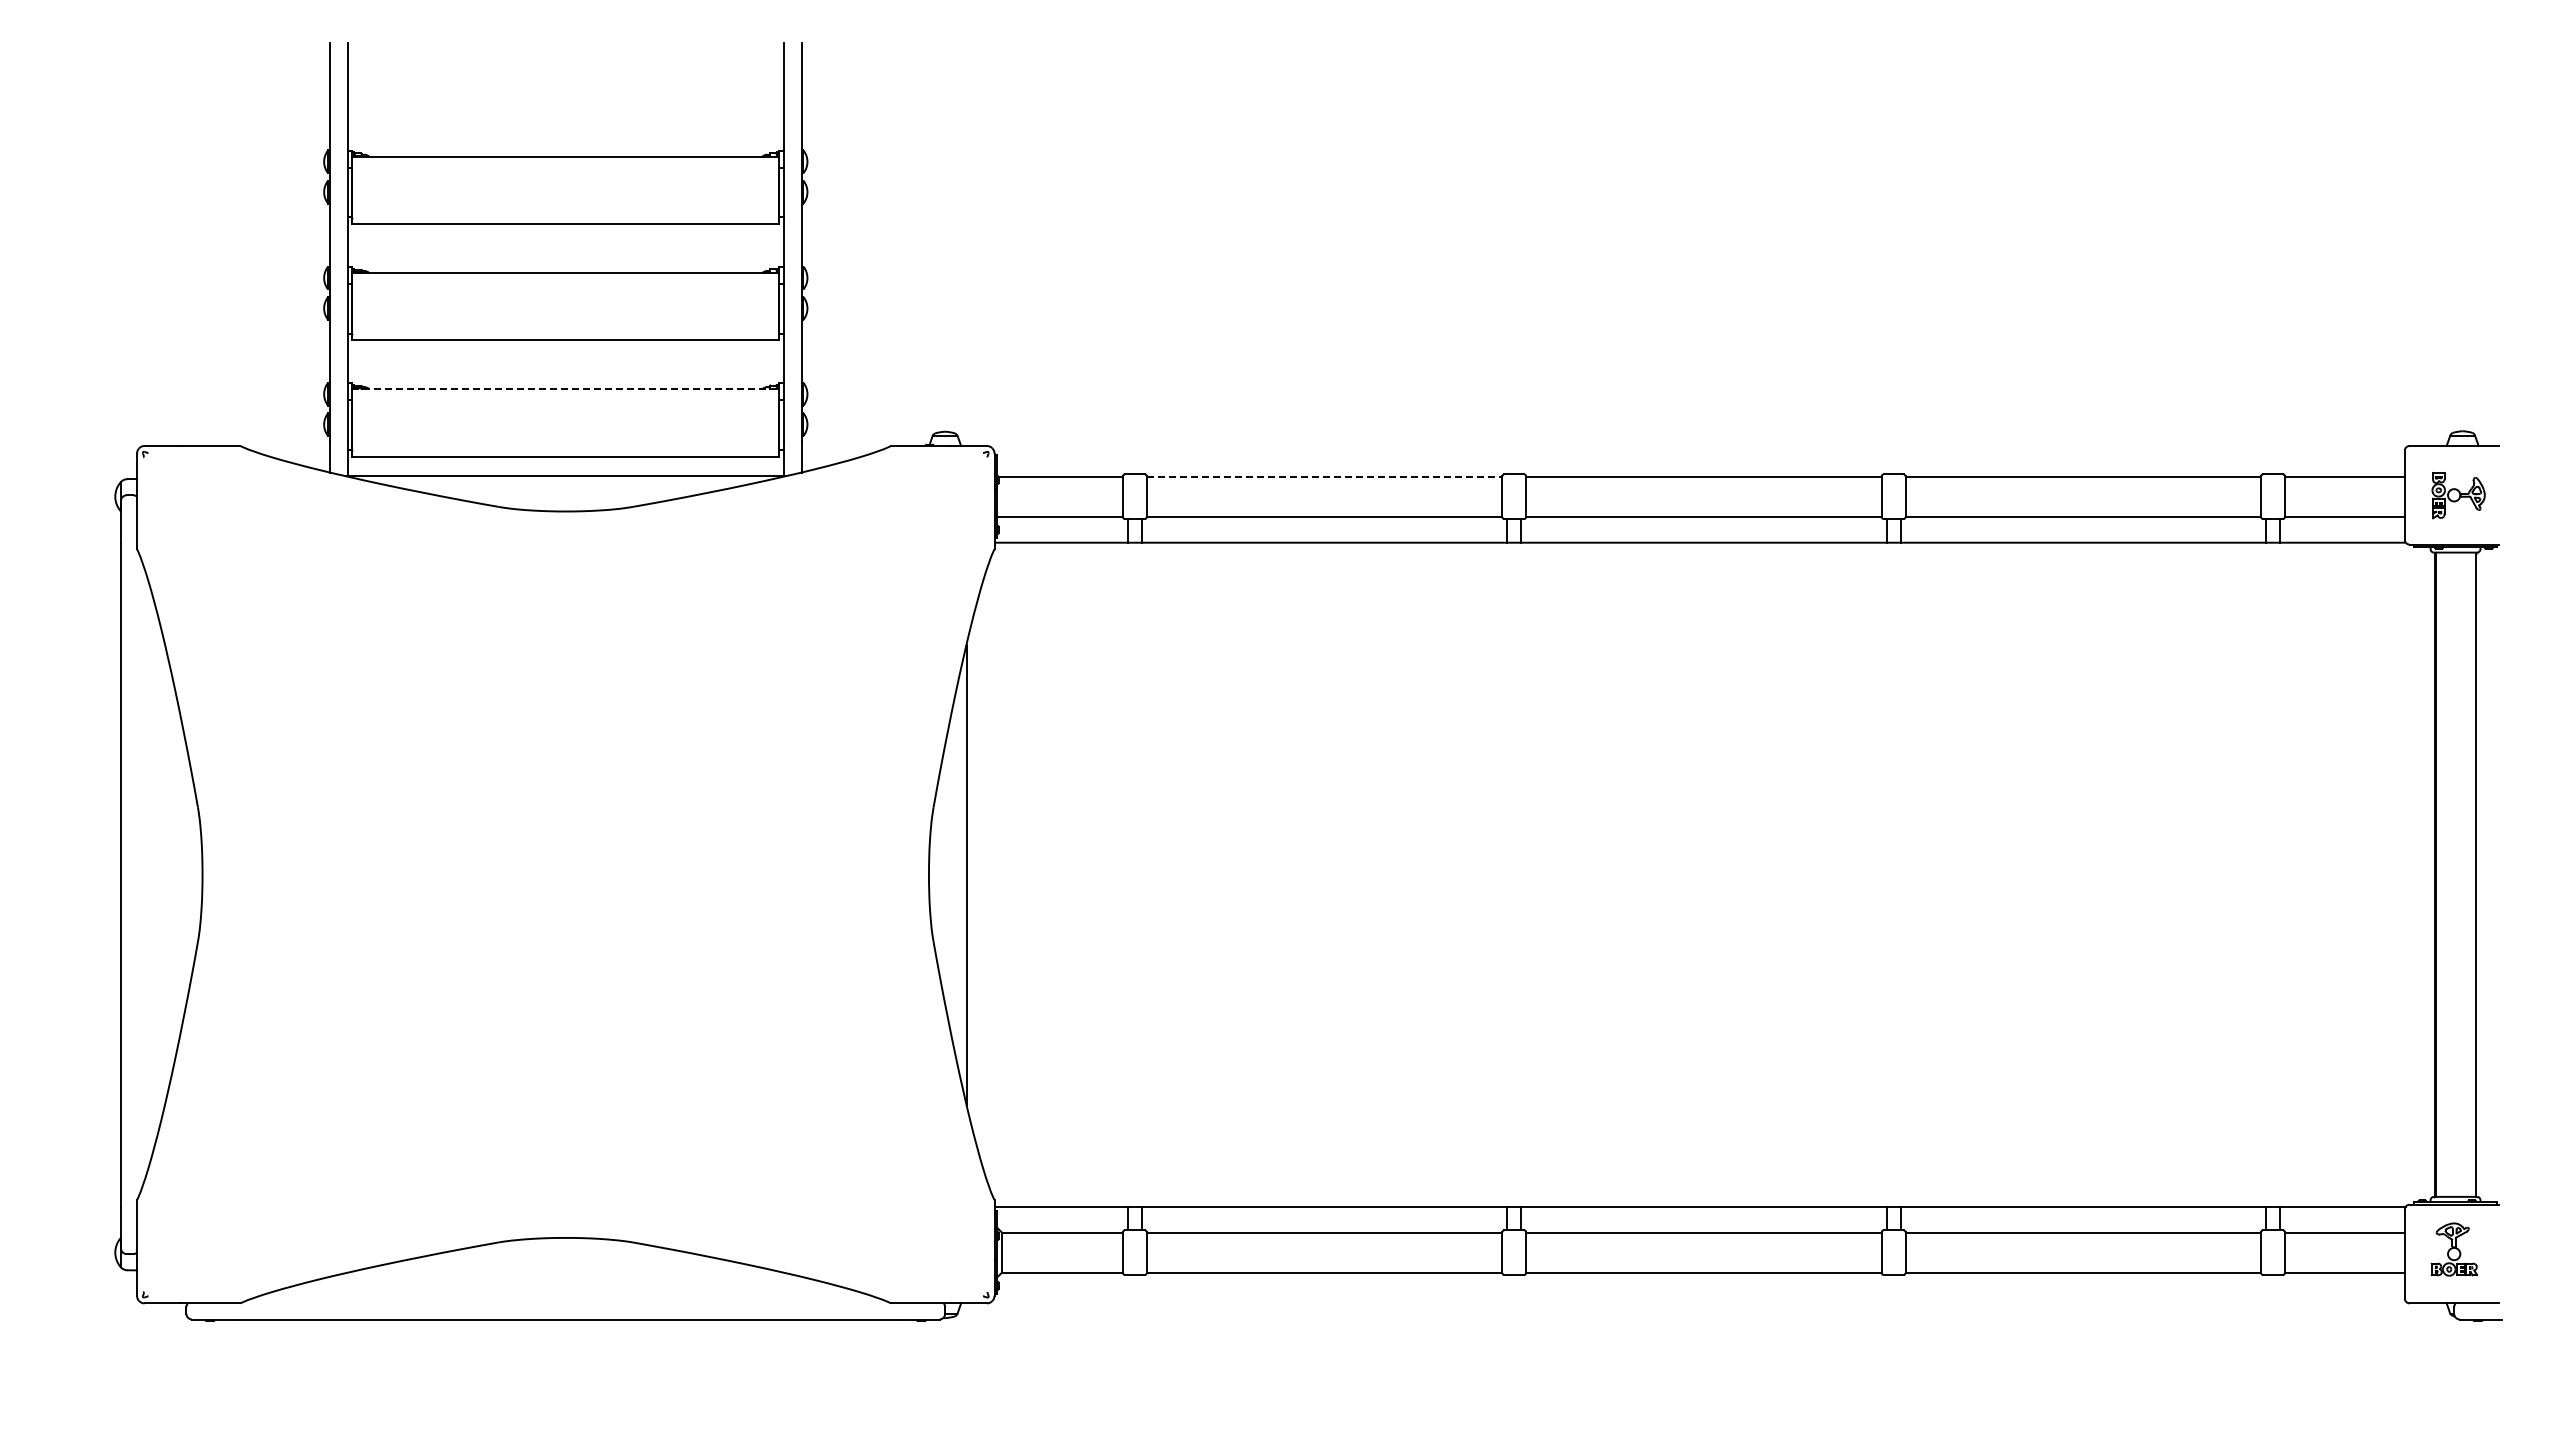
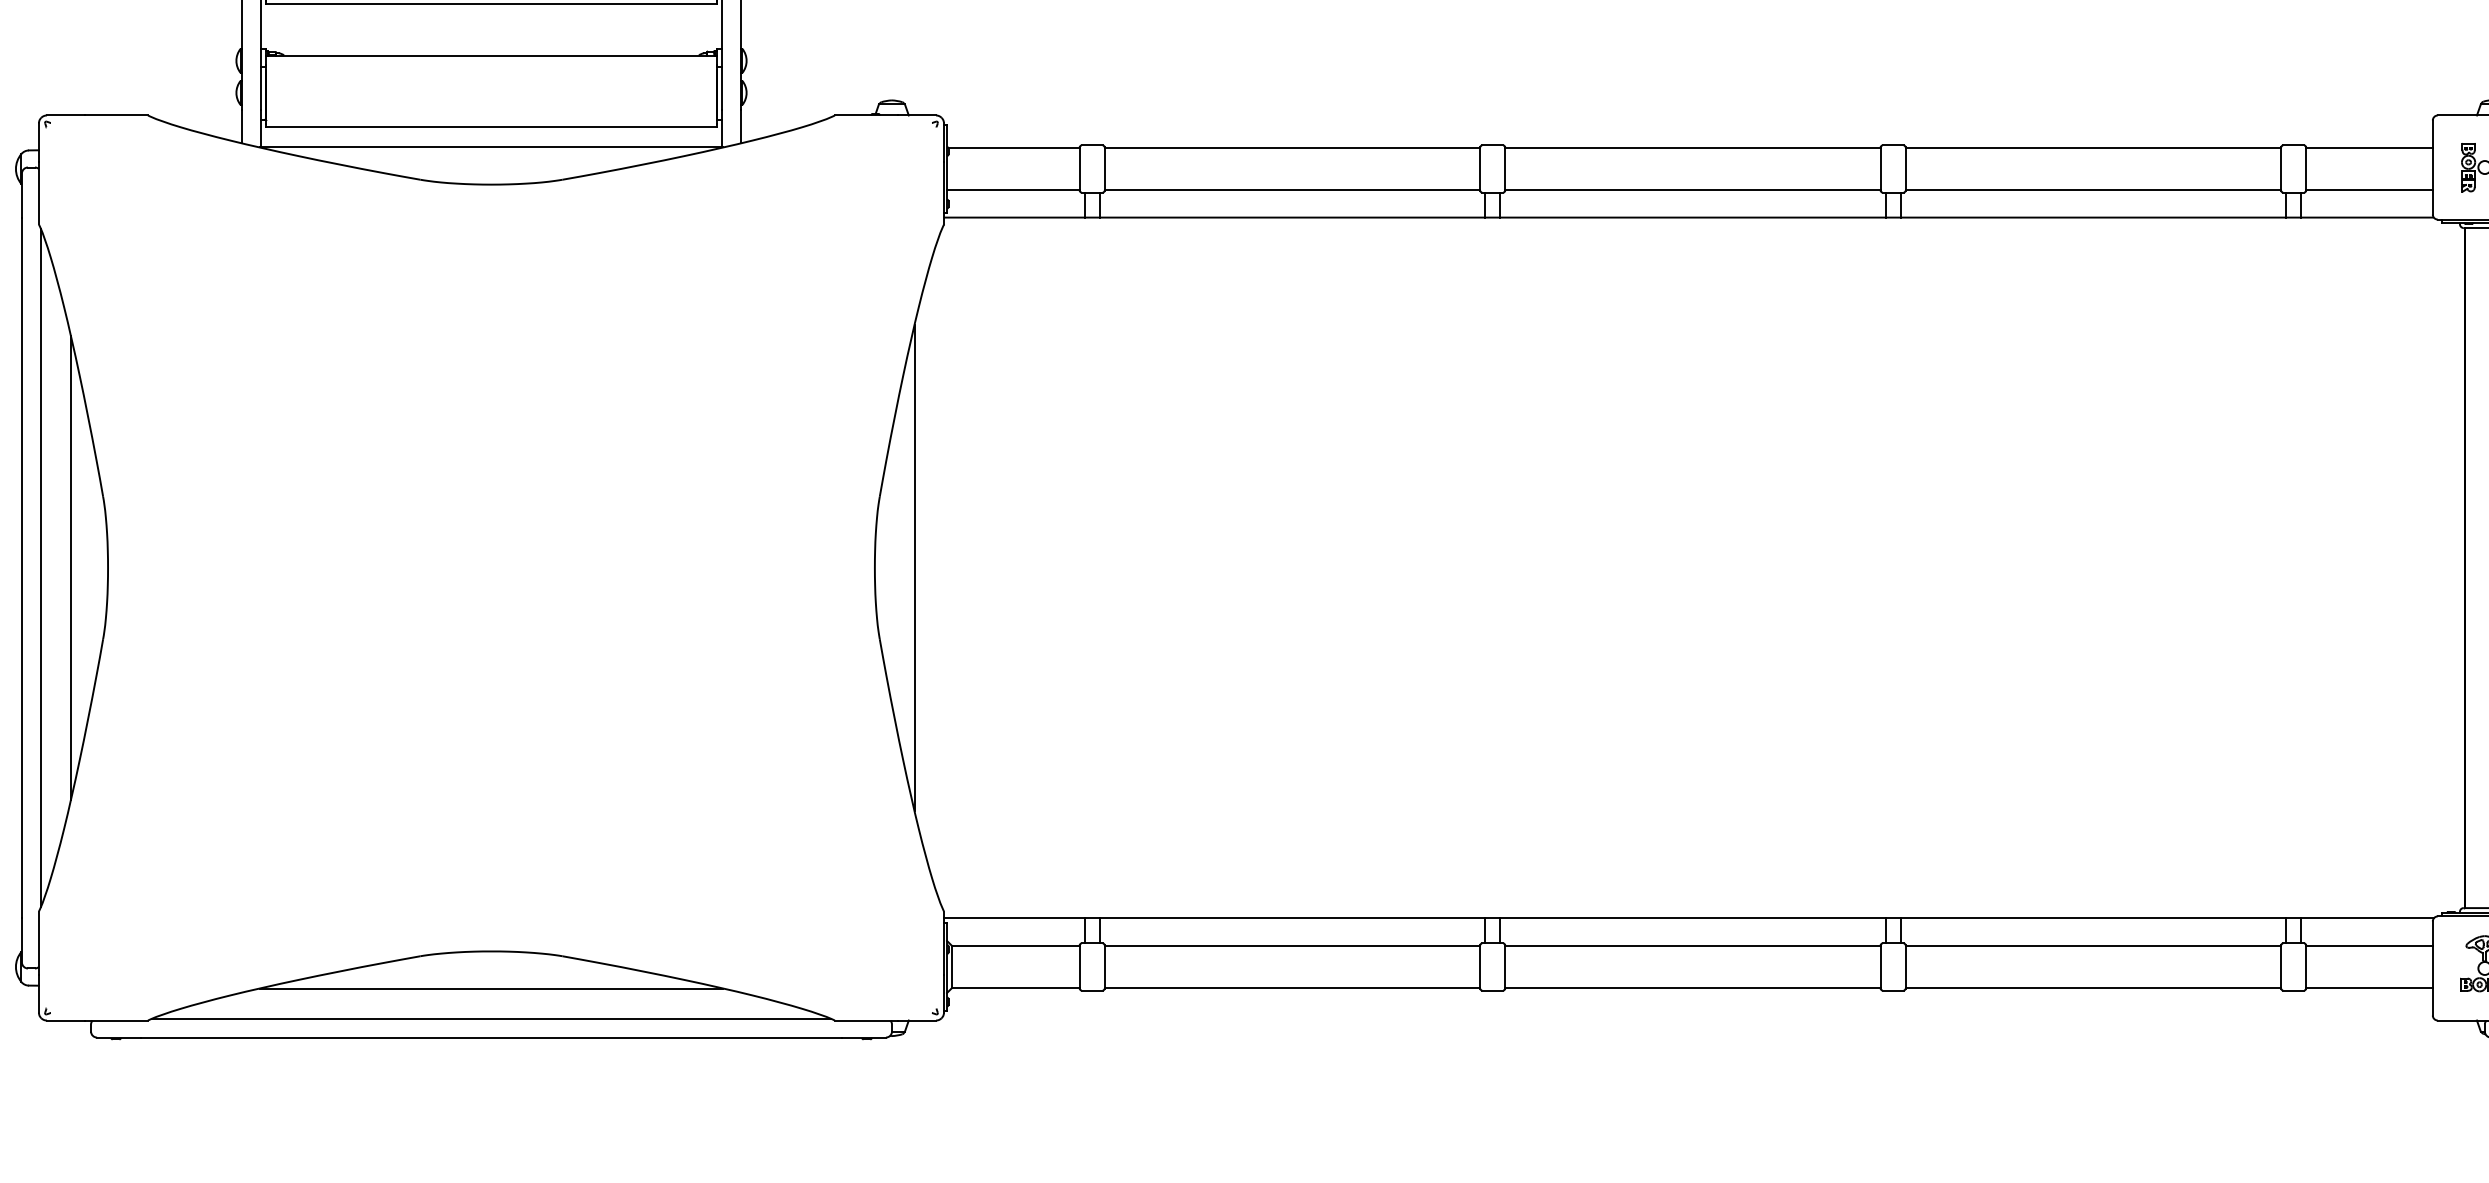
line: (566, 389) -> (492, 55), dashed -> solid
line: (1324, 476) -> (1292, 147), dashed -> solid
line: (139, 874) -> (41, 567), added
line: (167, 874) -> (71, 567), added
line: (565, 1273) -> (491, 988), added
line: (565, 1301) -> (491, 1018), added

